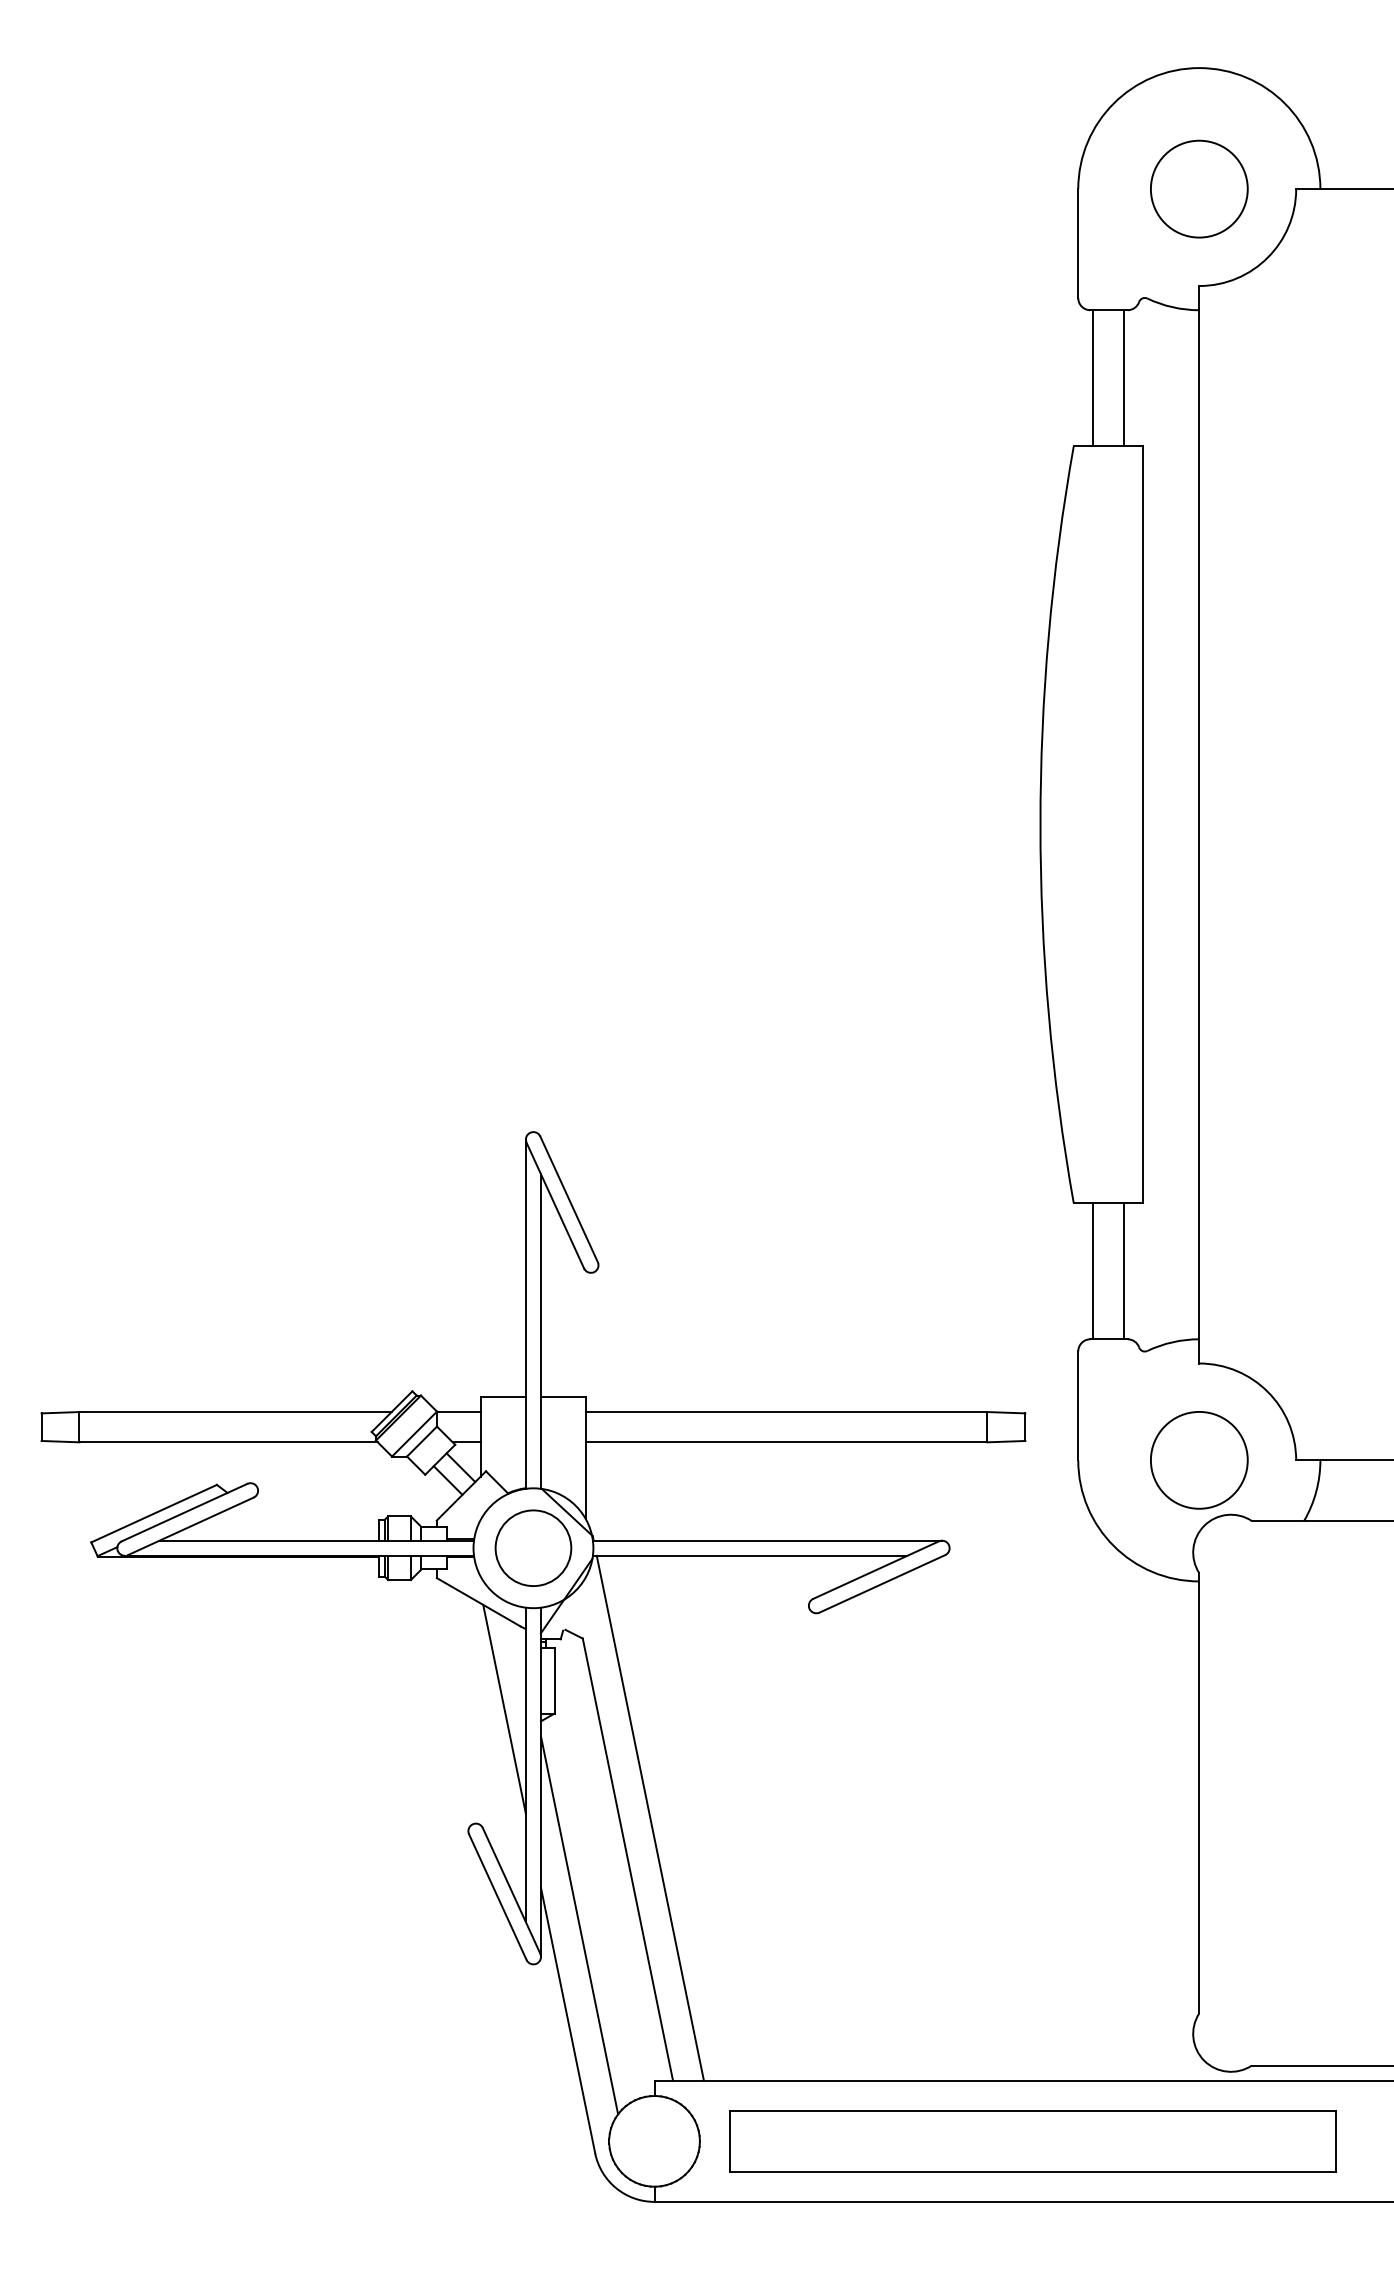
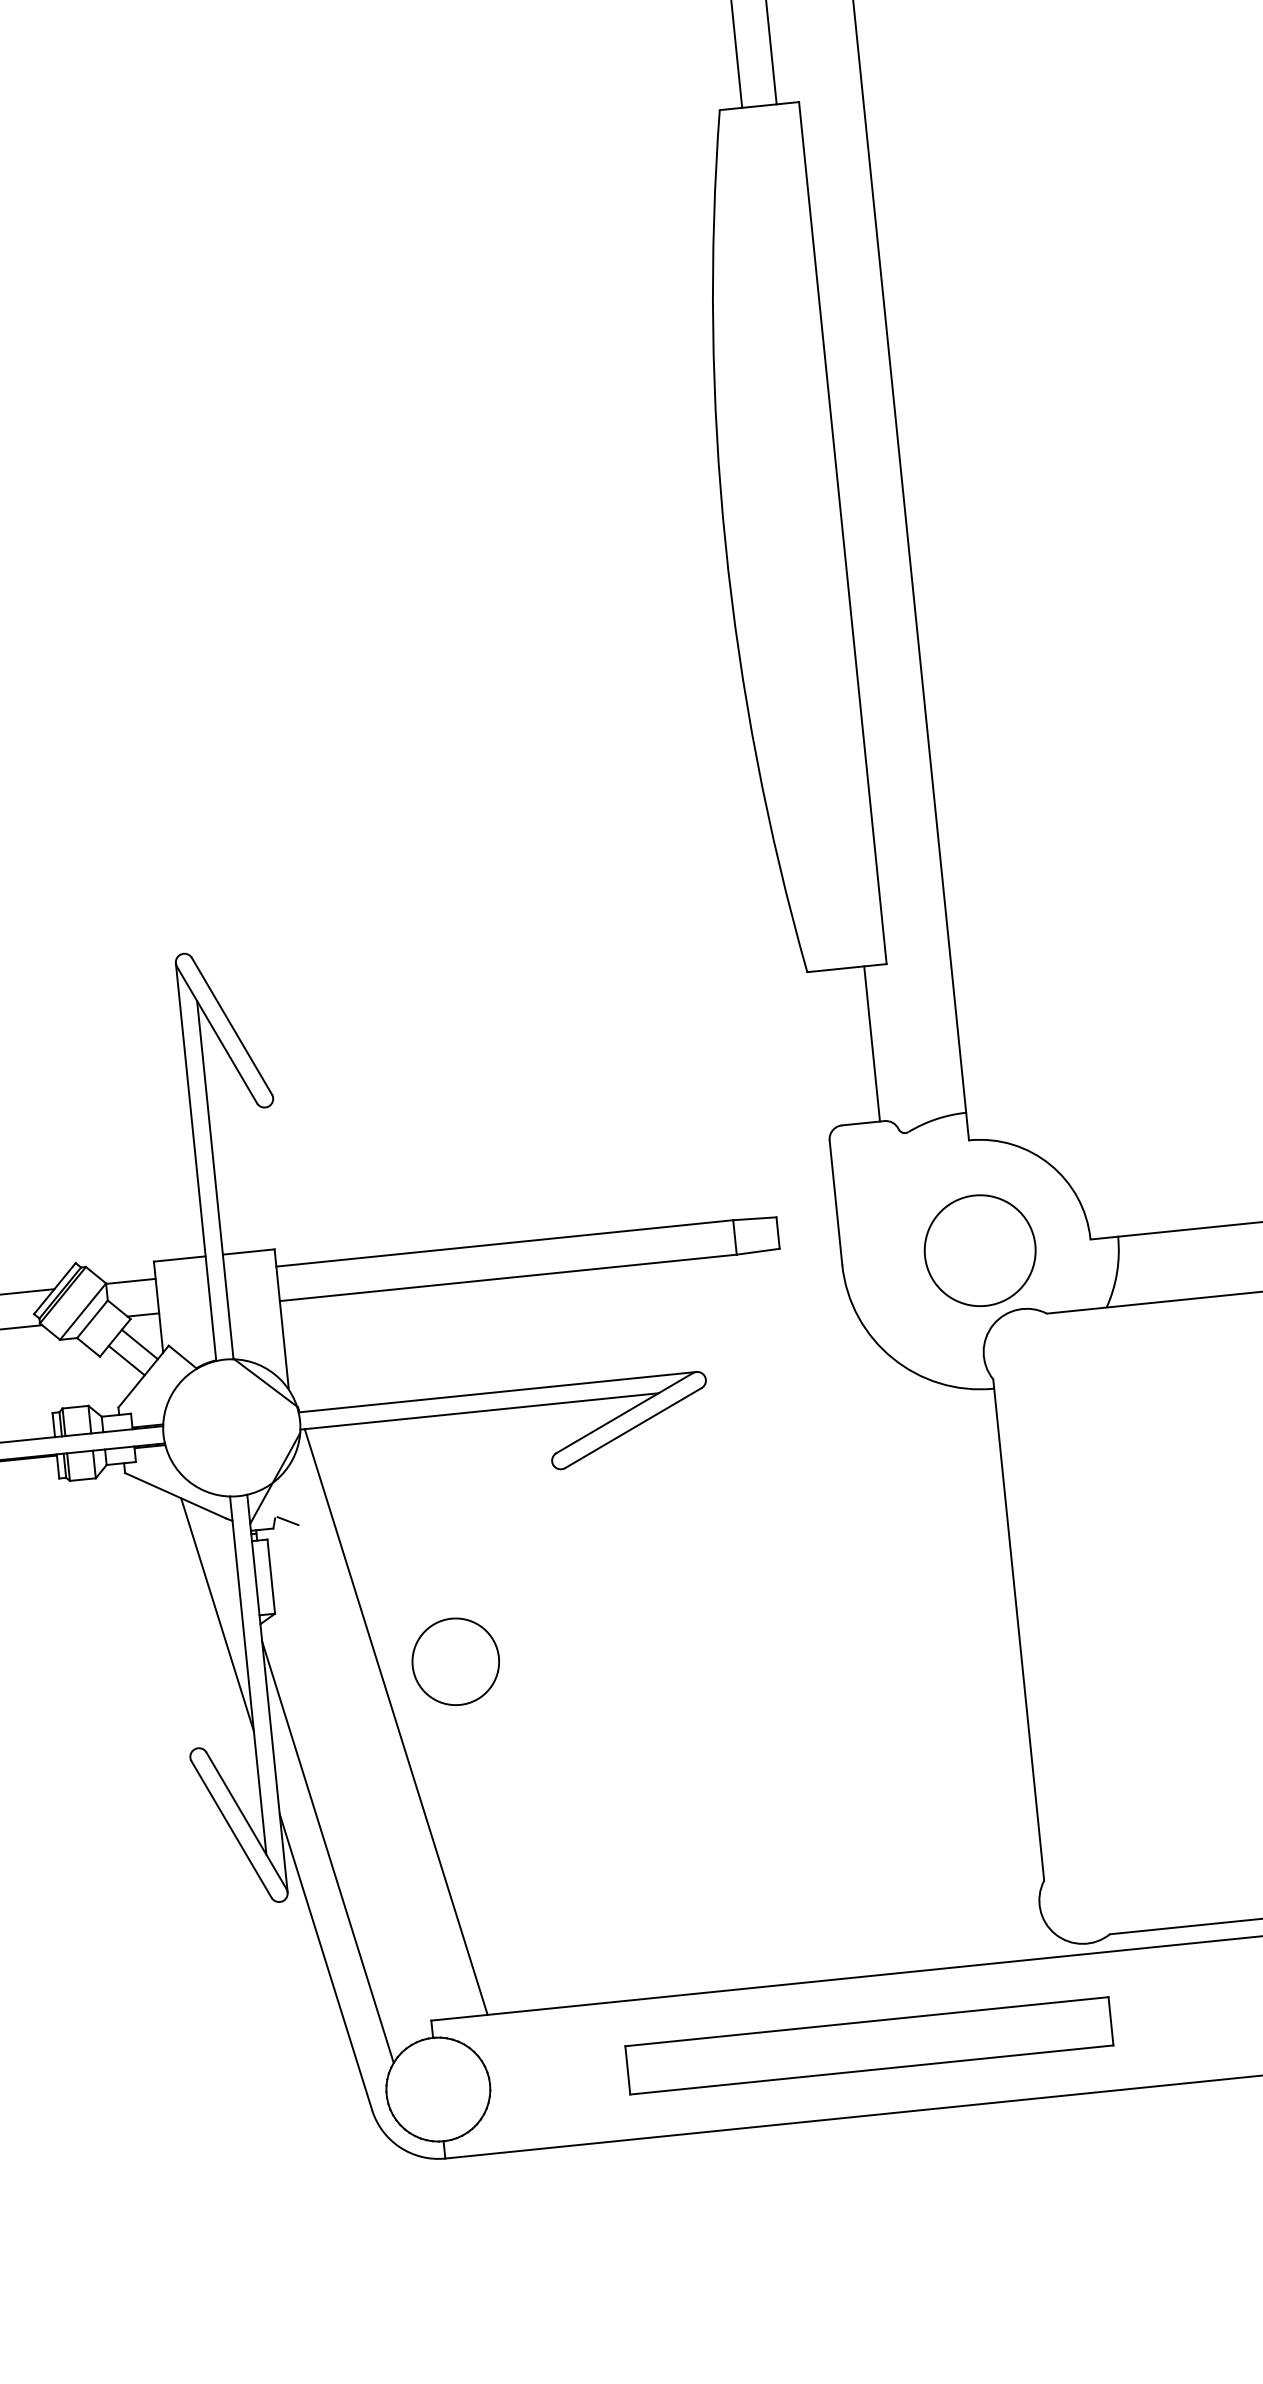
line: (1093, 1271) -> (837, 1047), removed
circle: (533, 1547) -> (455, 1660), moved
line: (627, 1859) -> (374, 1771), removed
part: (1032, 2141) -> (868, 2046), size x0.7

